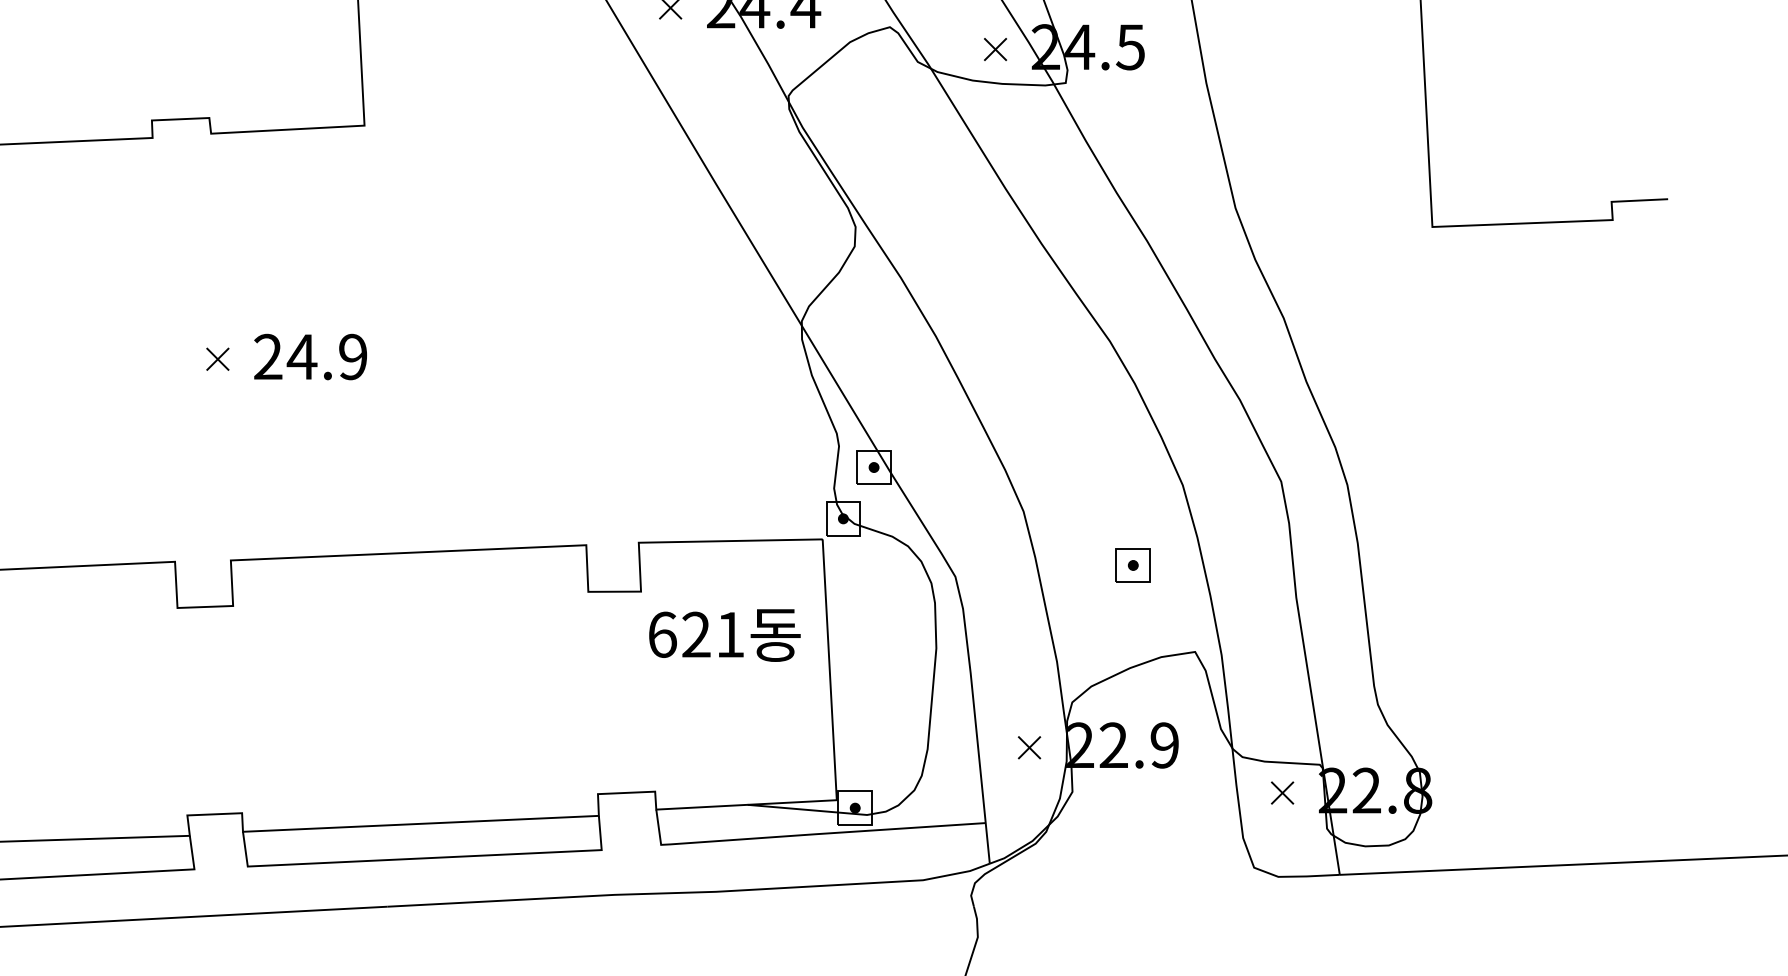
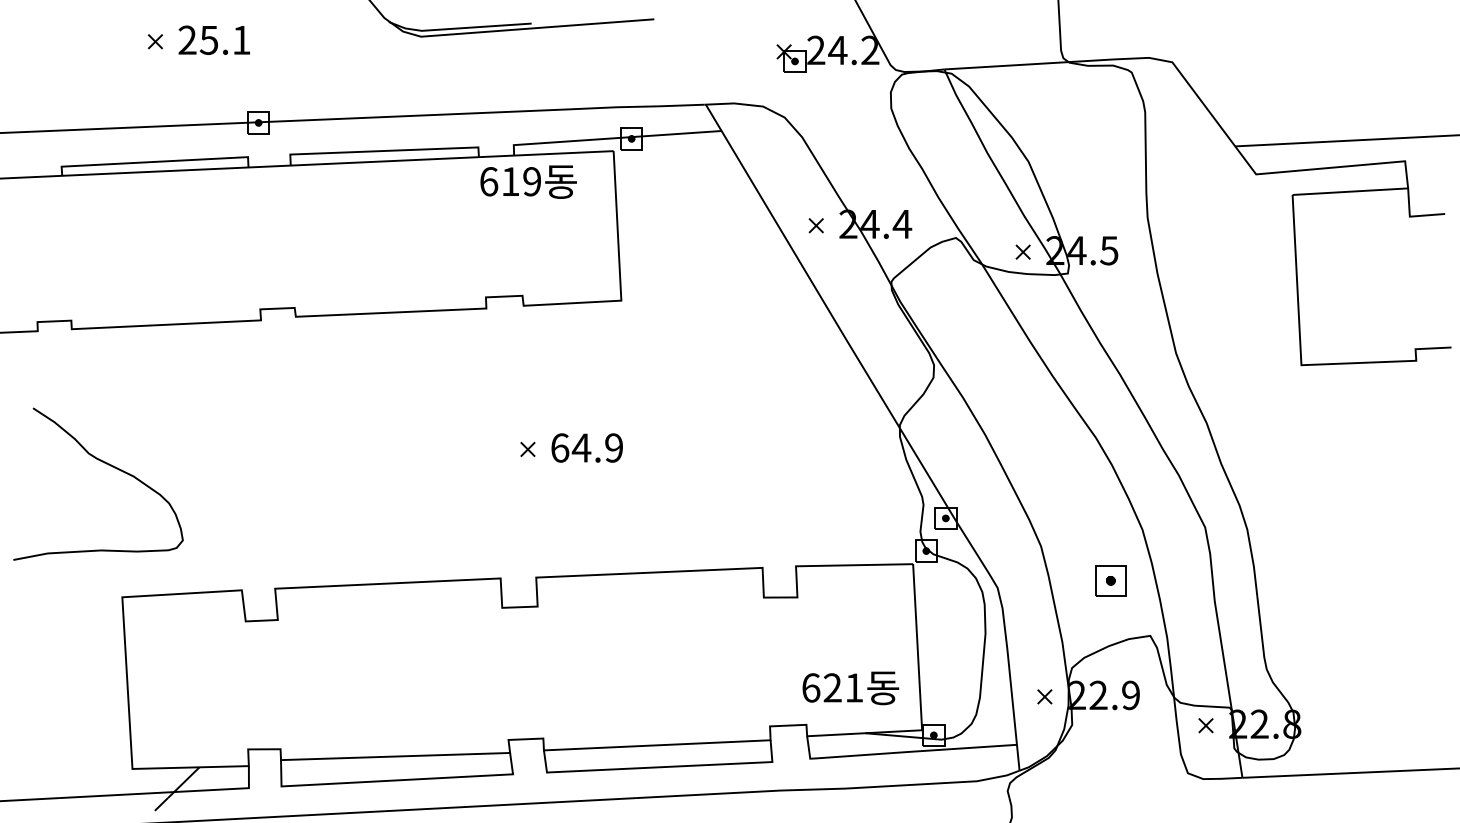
text: (268, 356) -> (560, 447), 24.9 -> 64.9
part: (1132, 565) -> (1110, 580), size x1.4
text: (724, 635) -> (850, 688), moved

